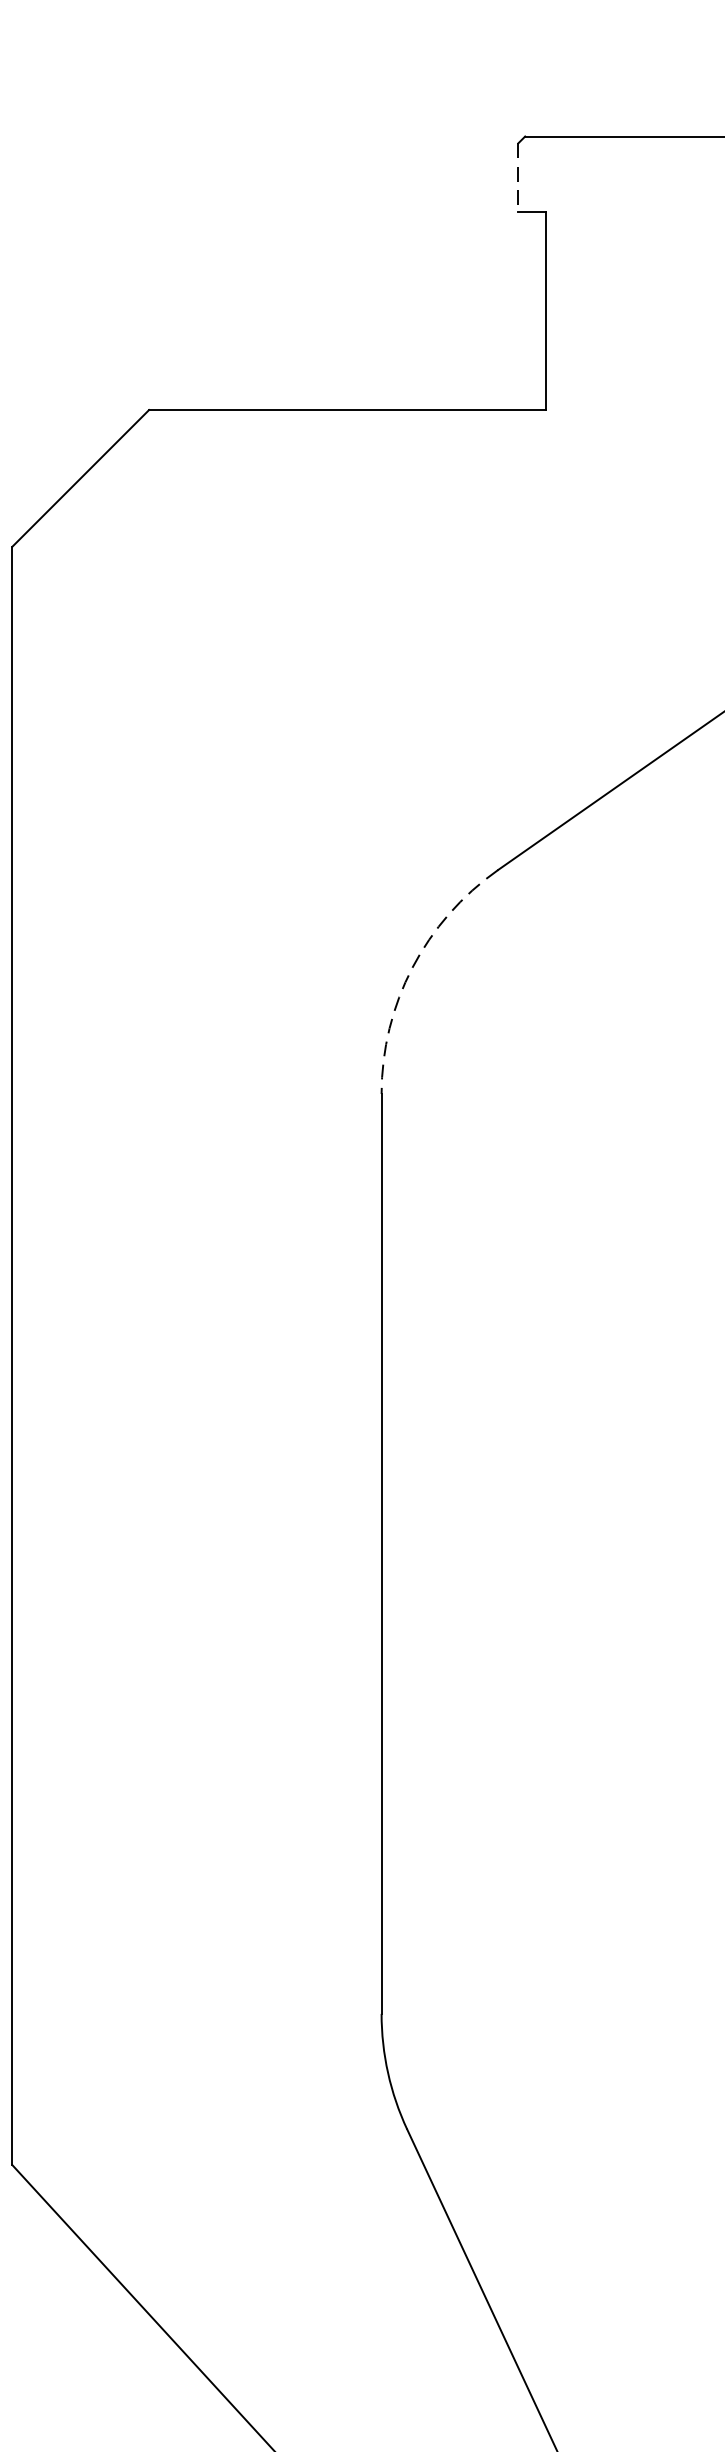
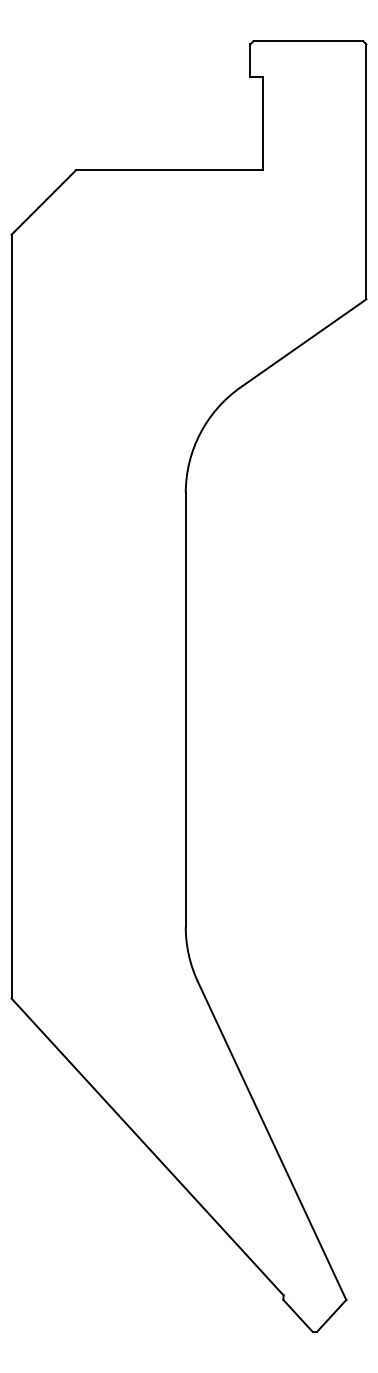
line: (518, 179) -> (250, 61), dashed -> solid
arc: (412, 967) -> (200, 433), dashed -> solid

